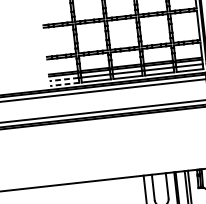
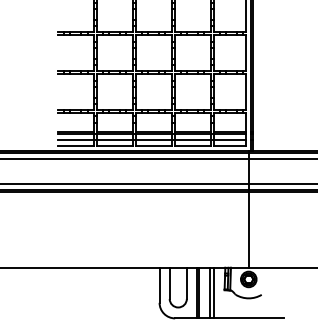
line: (63, 79) -> (75, 140), dashed -> solid
line: (64, 84) -> (75, 146), dashed -> solid

